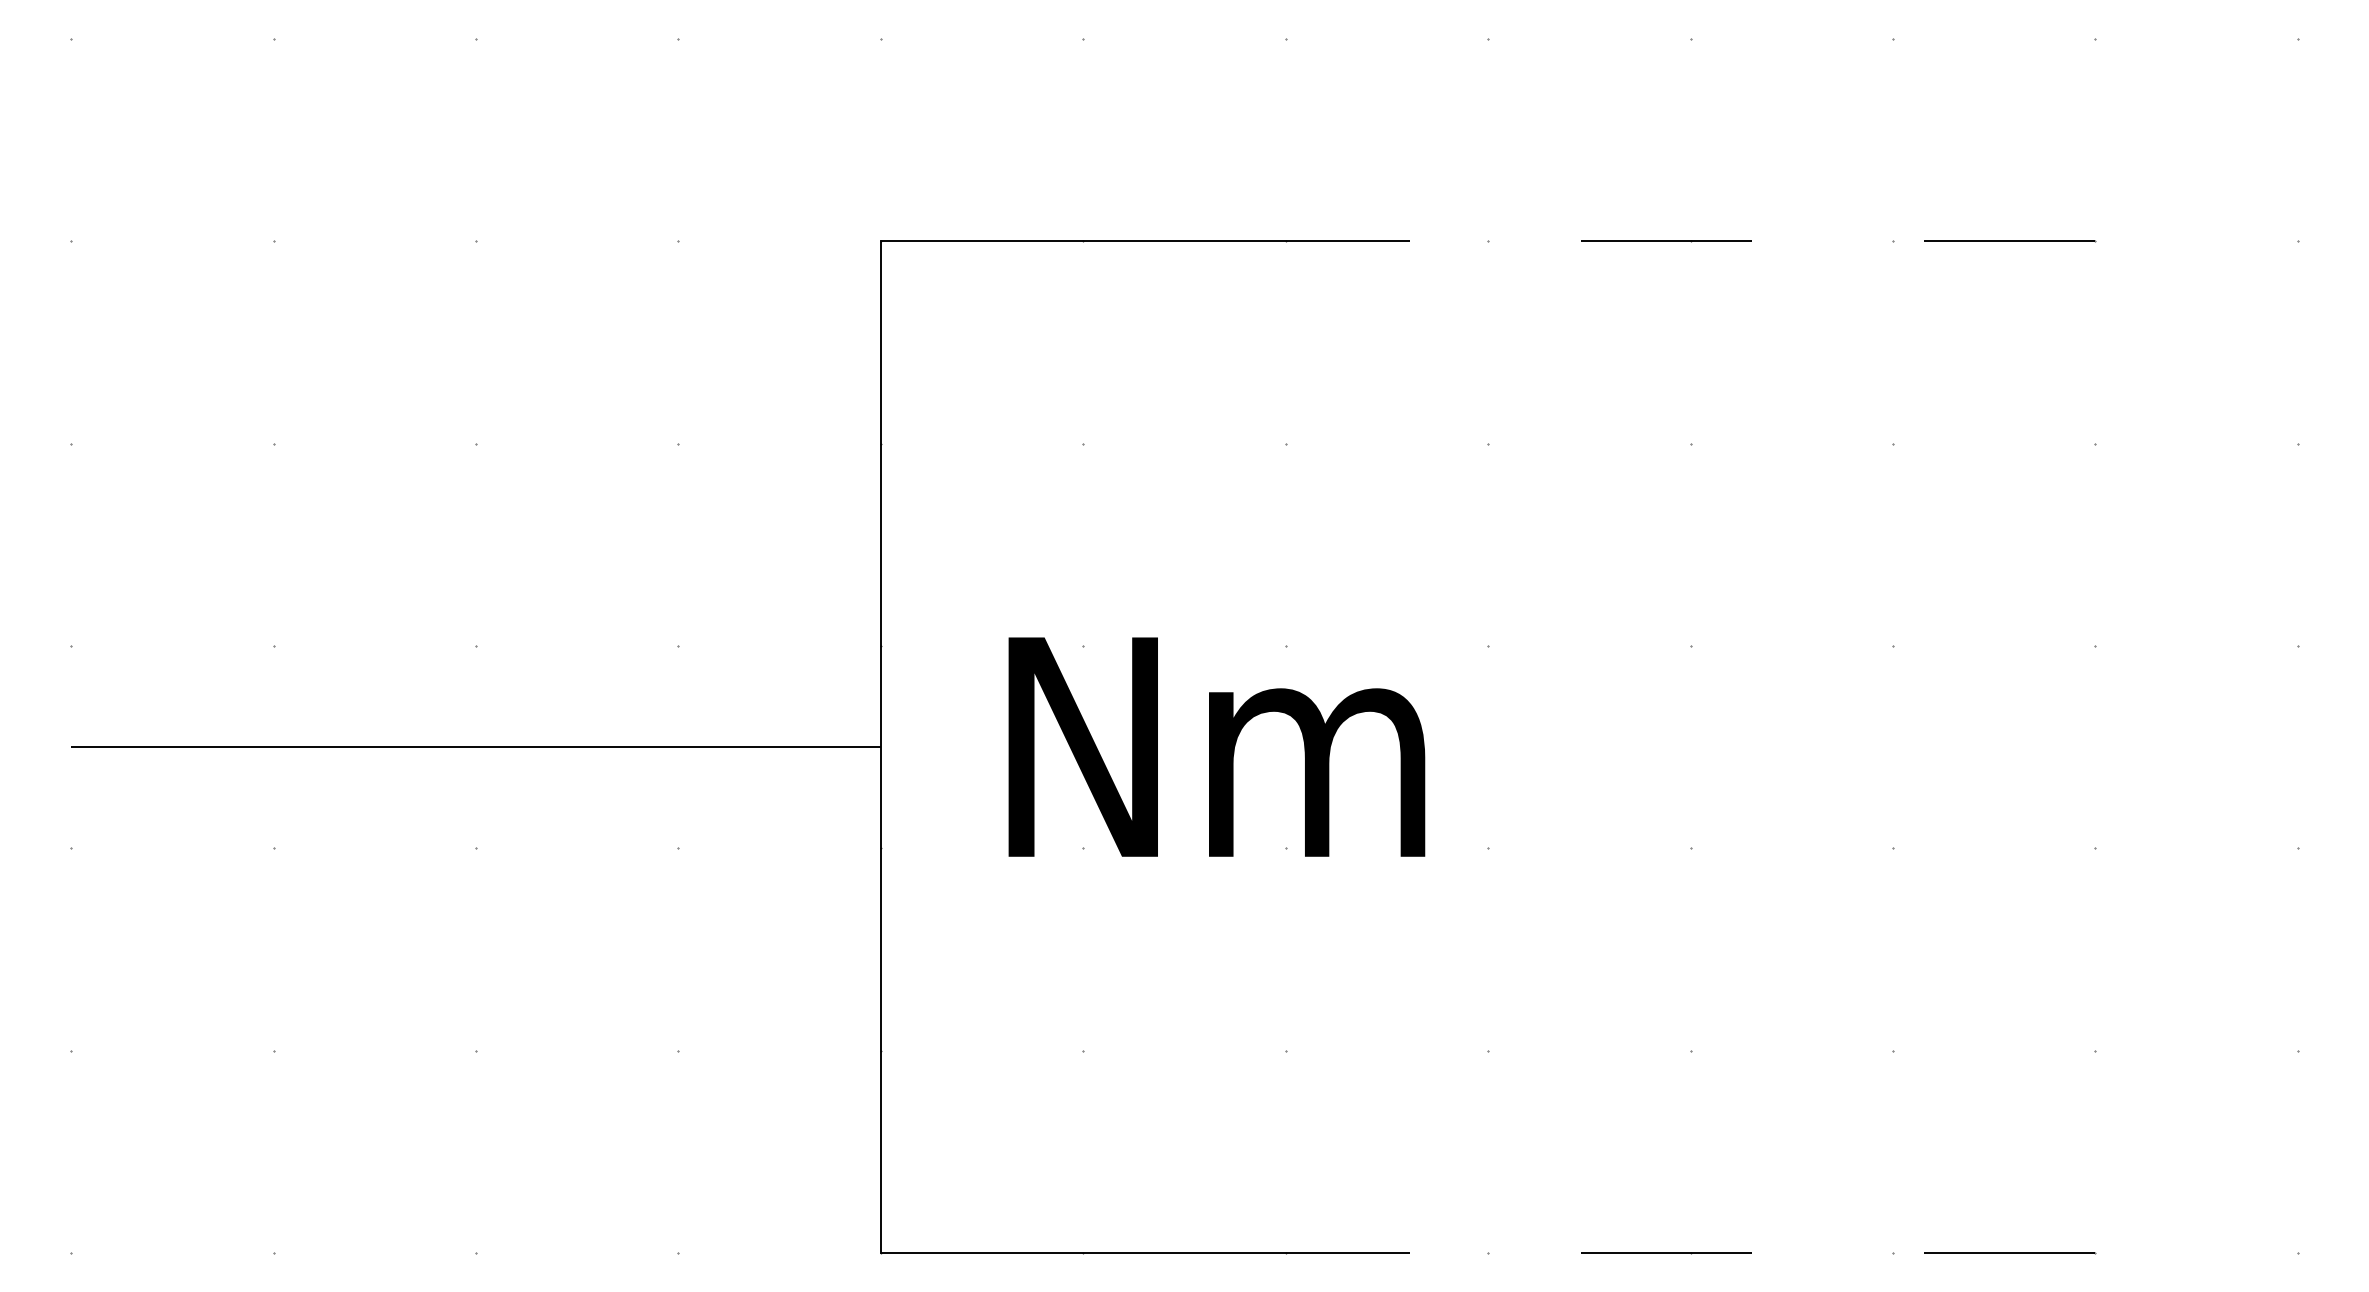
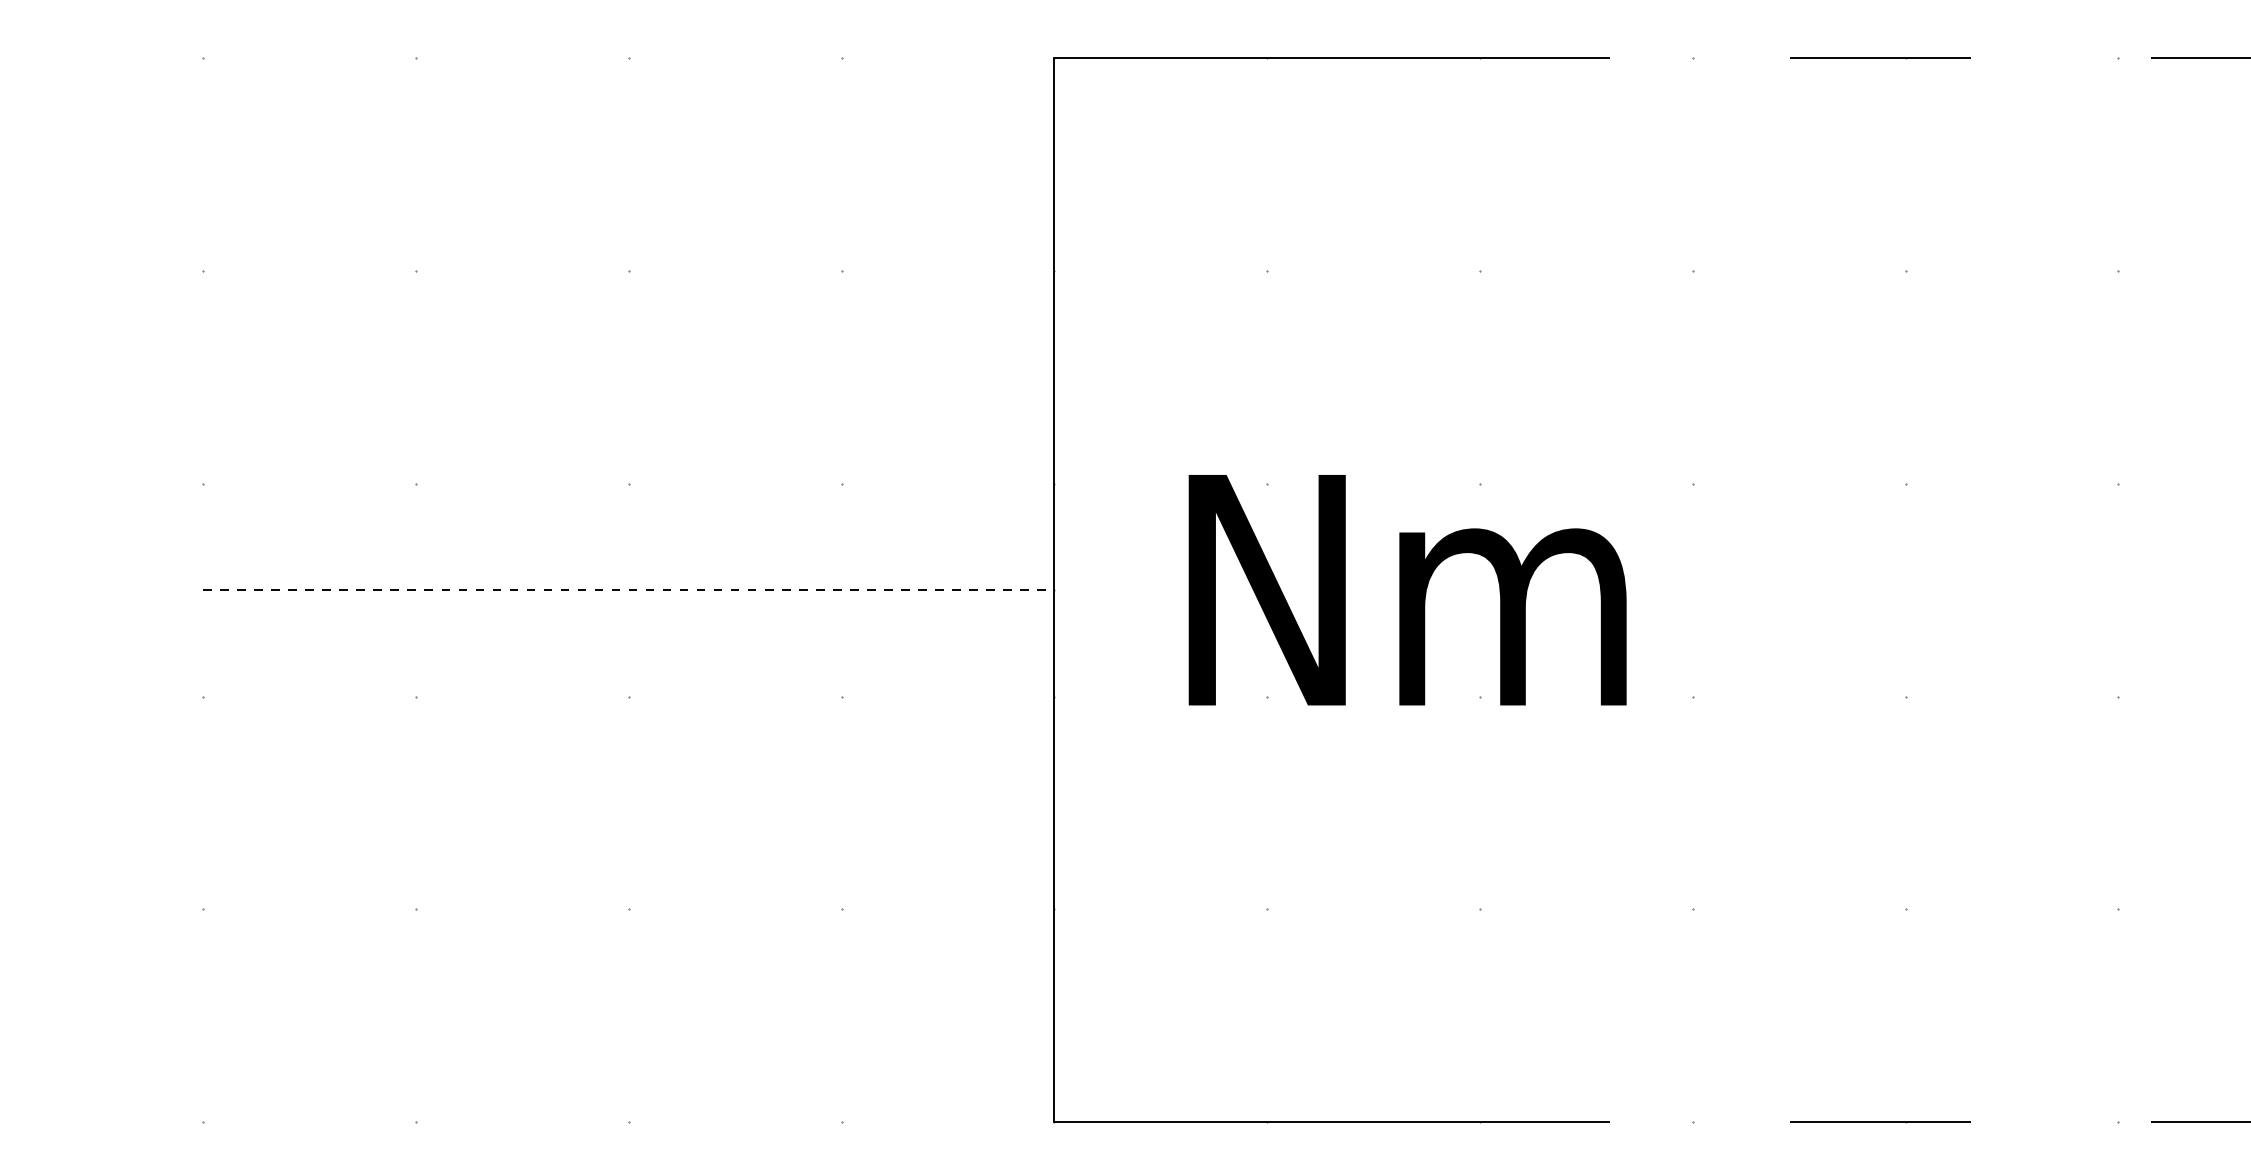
line: (475, 747) -> (628, 590), solid -> dashed

